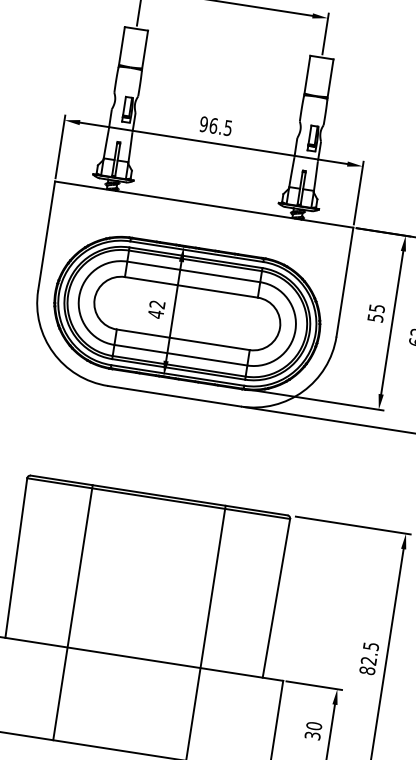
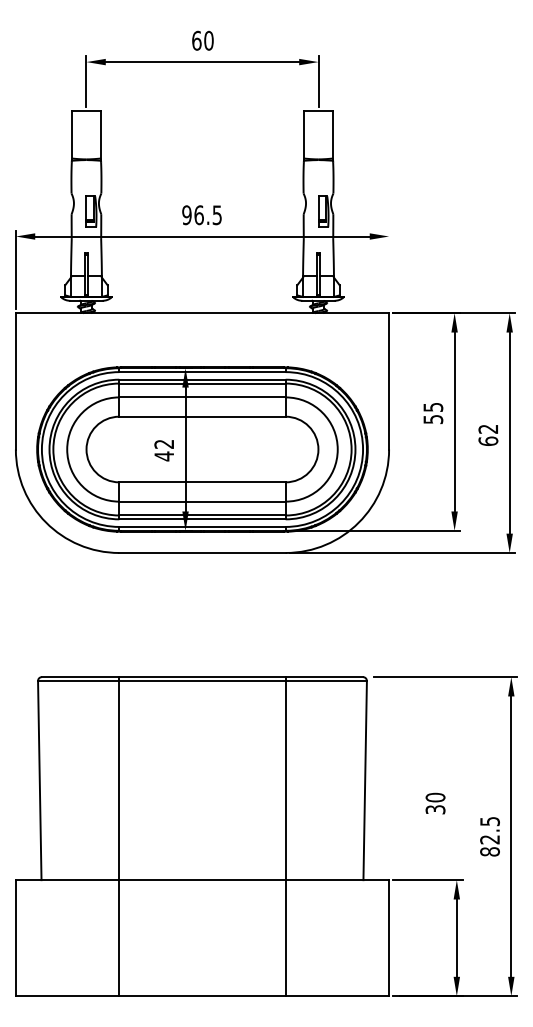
line: (359, 192) -> (389, 269), removed
text: (313, 730) -> (435, 803), moved

